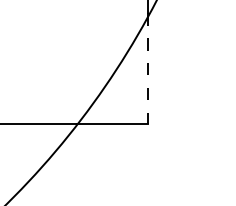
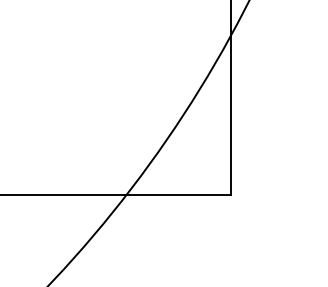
line: (148, 68) -> (231, 112), dashed -> solid

